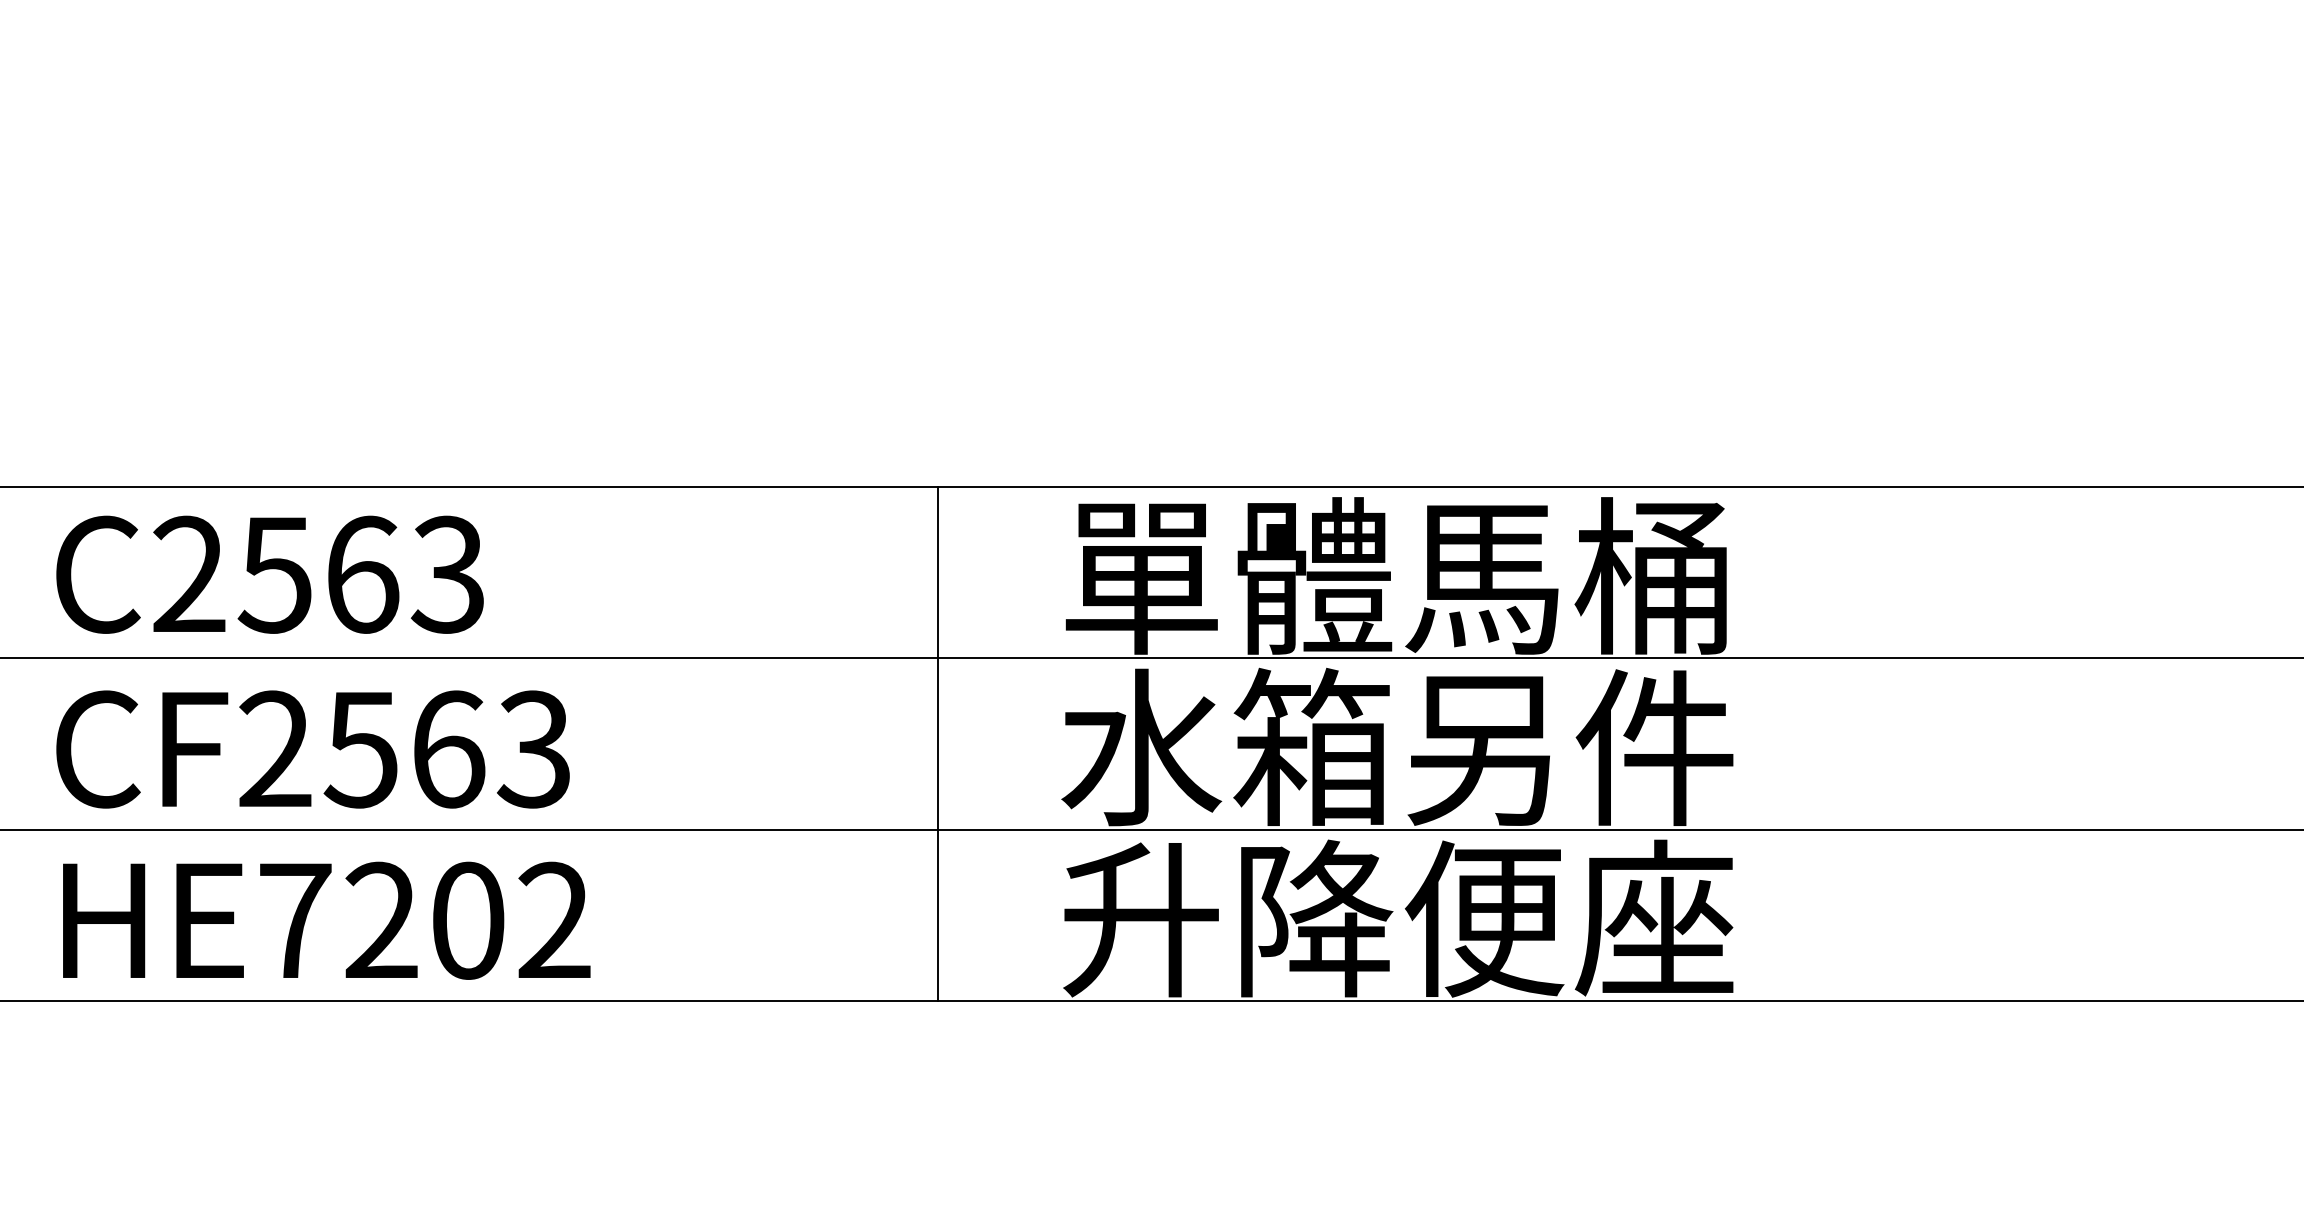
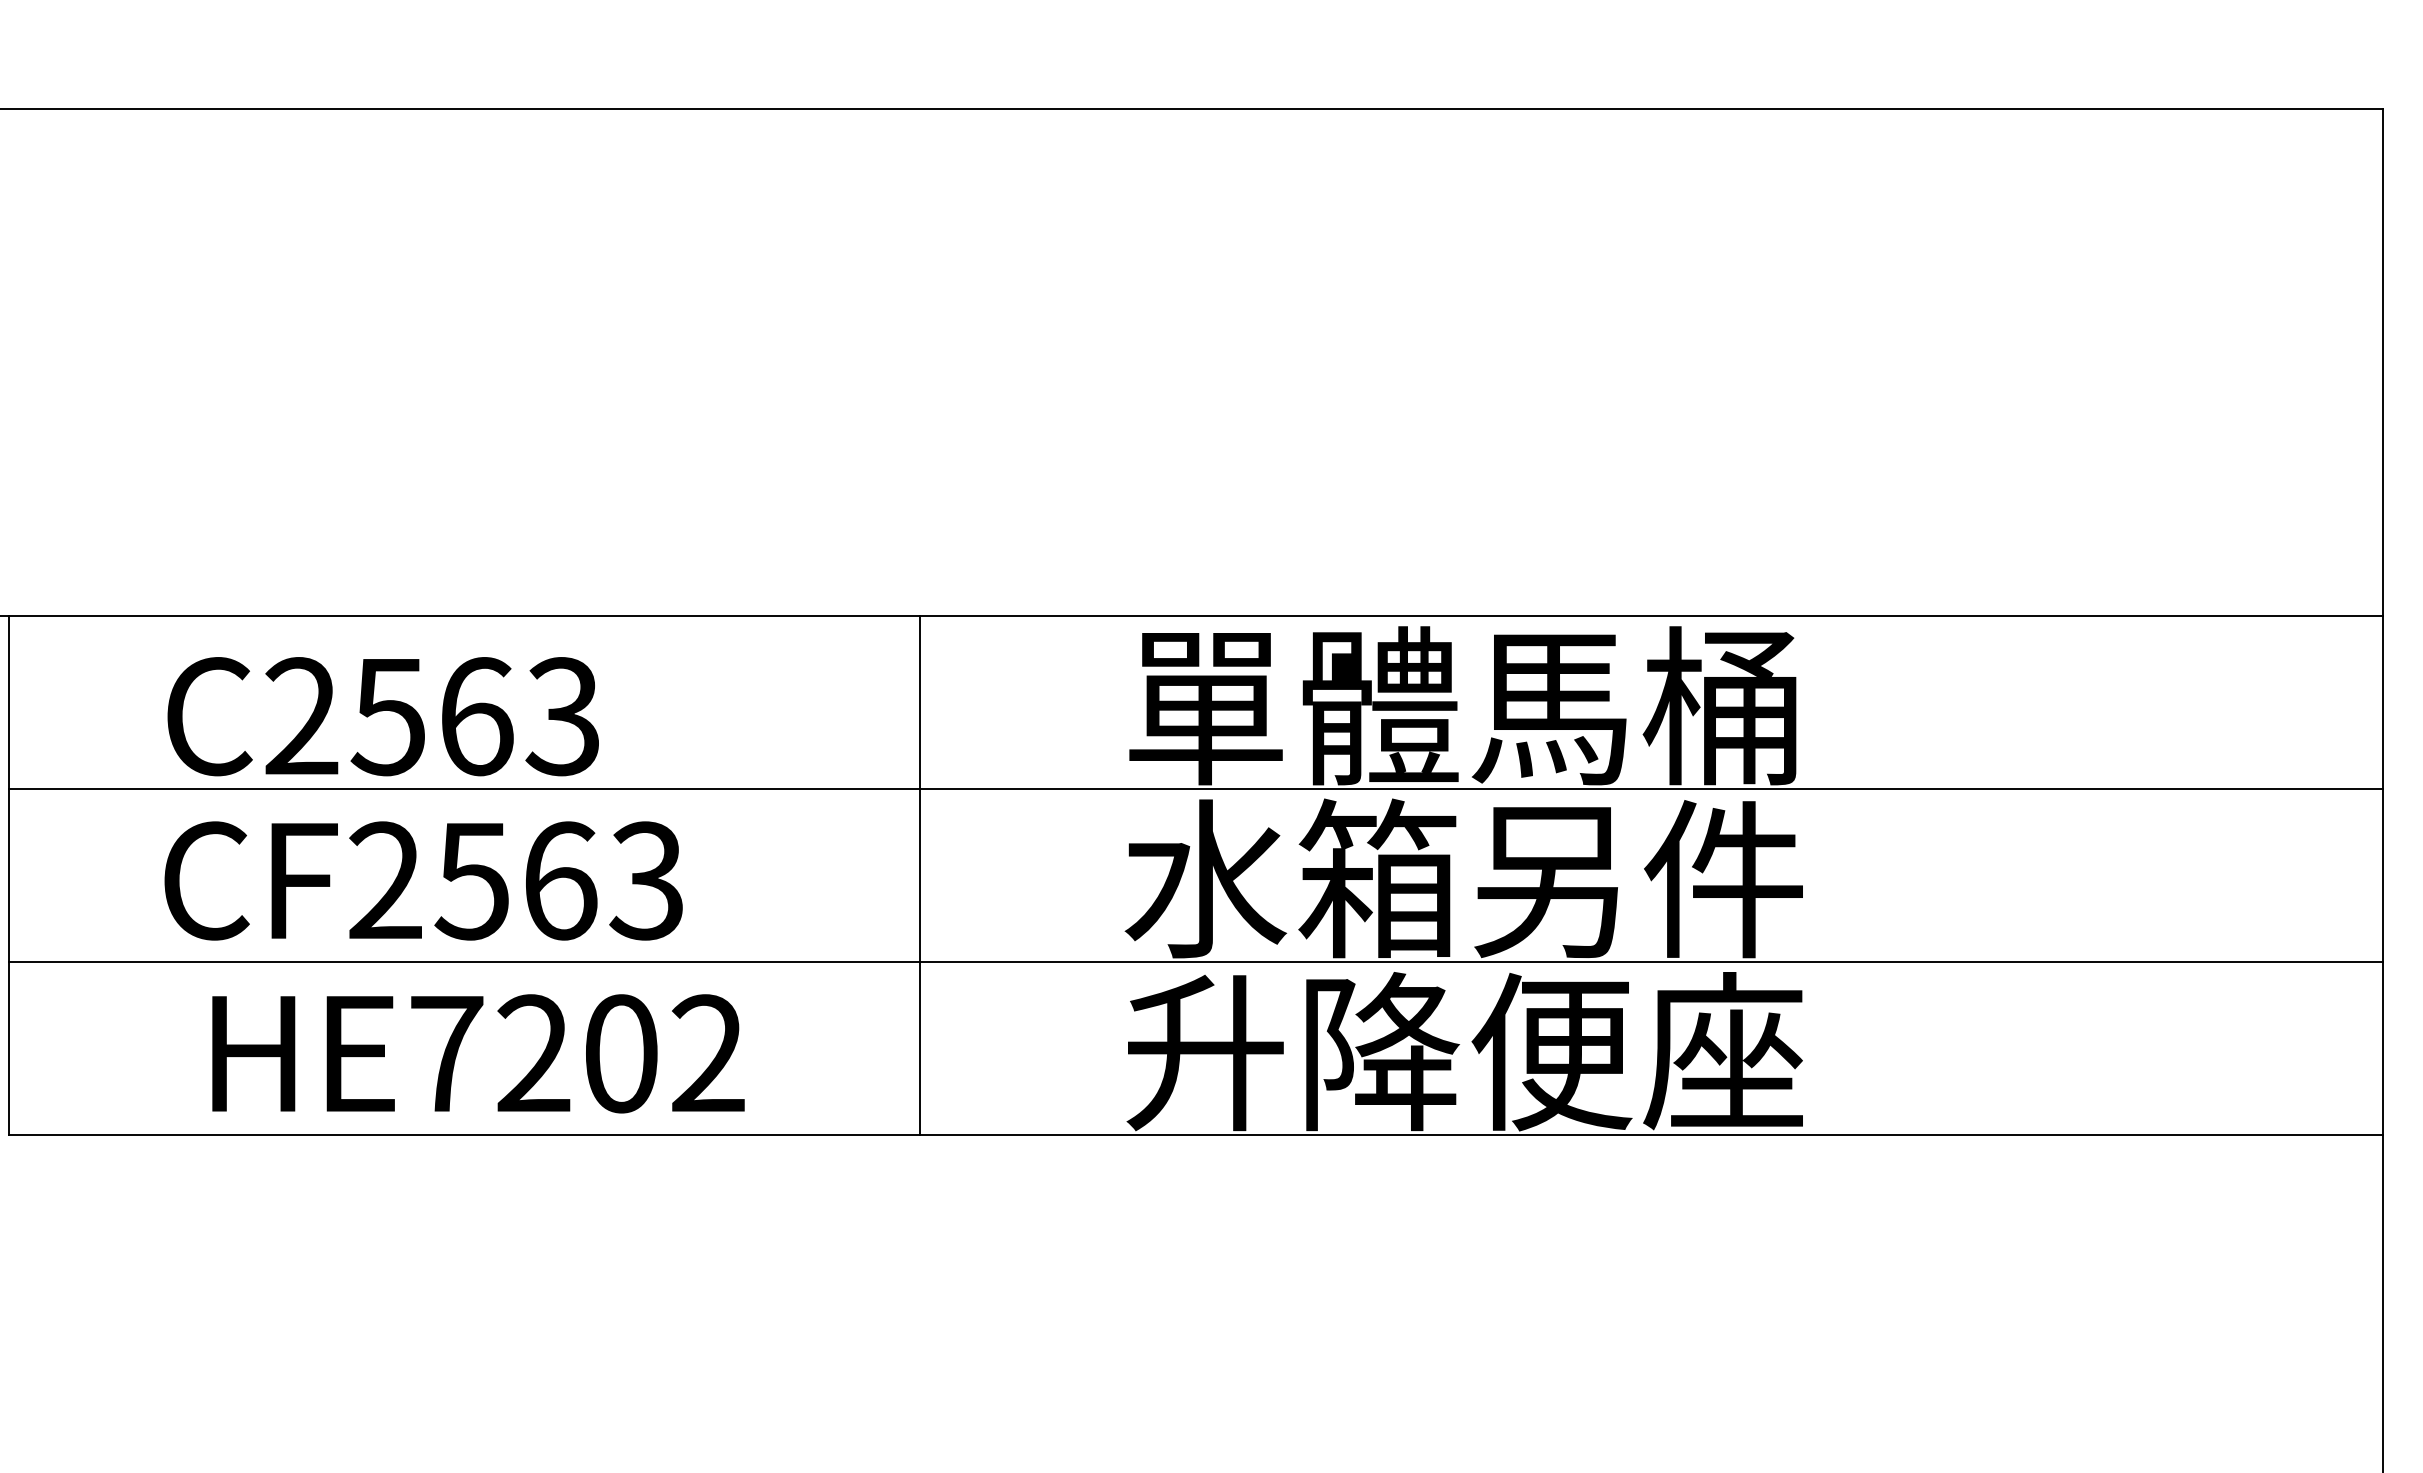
text: (269, 574) -> (382, 716), moved
line: (938, 744) -> (920, 875), moved
text: (312, 749) -> (423, 880), moved
text: (326, 920) -> (478, 1053), moved

